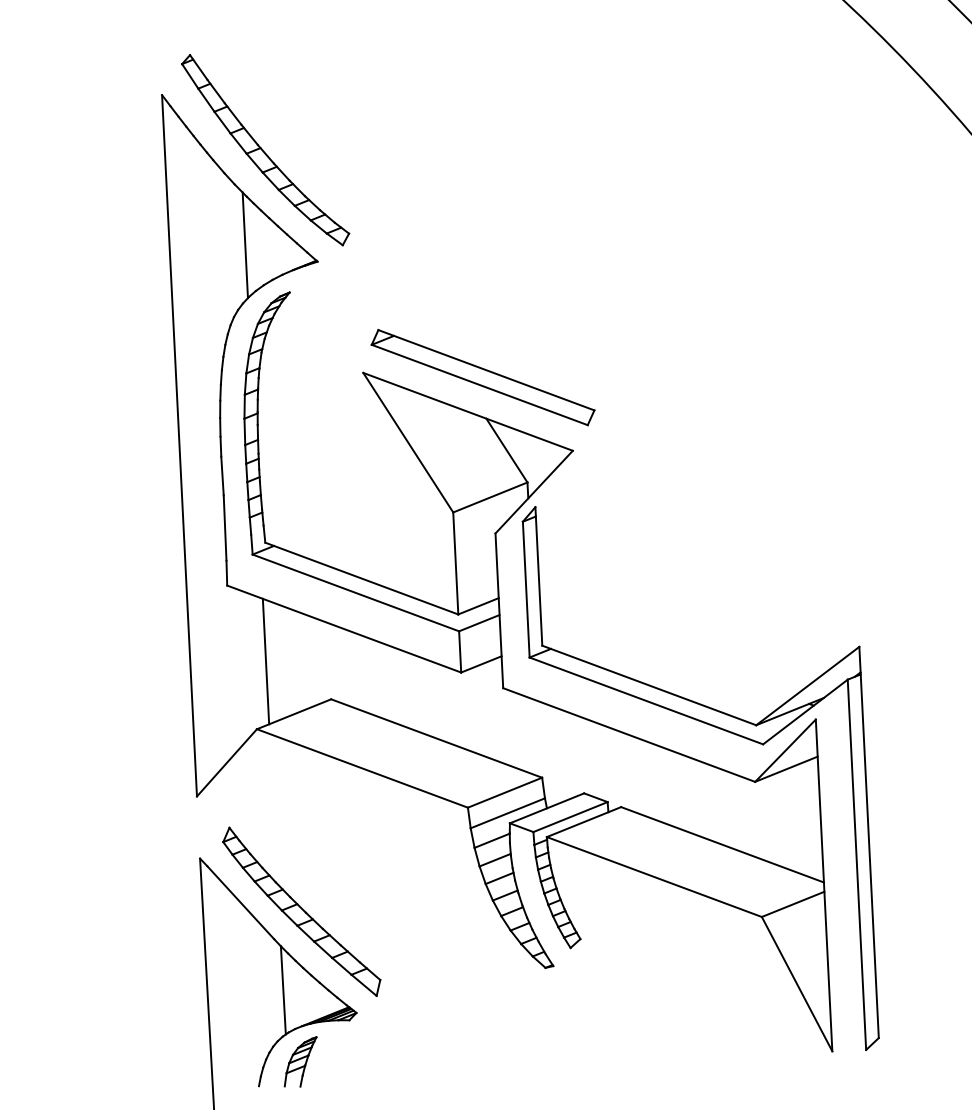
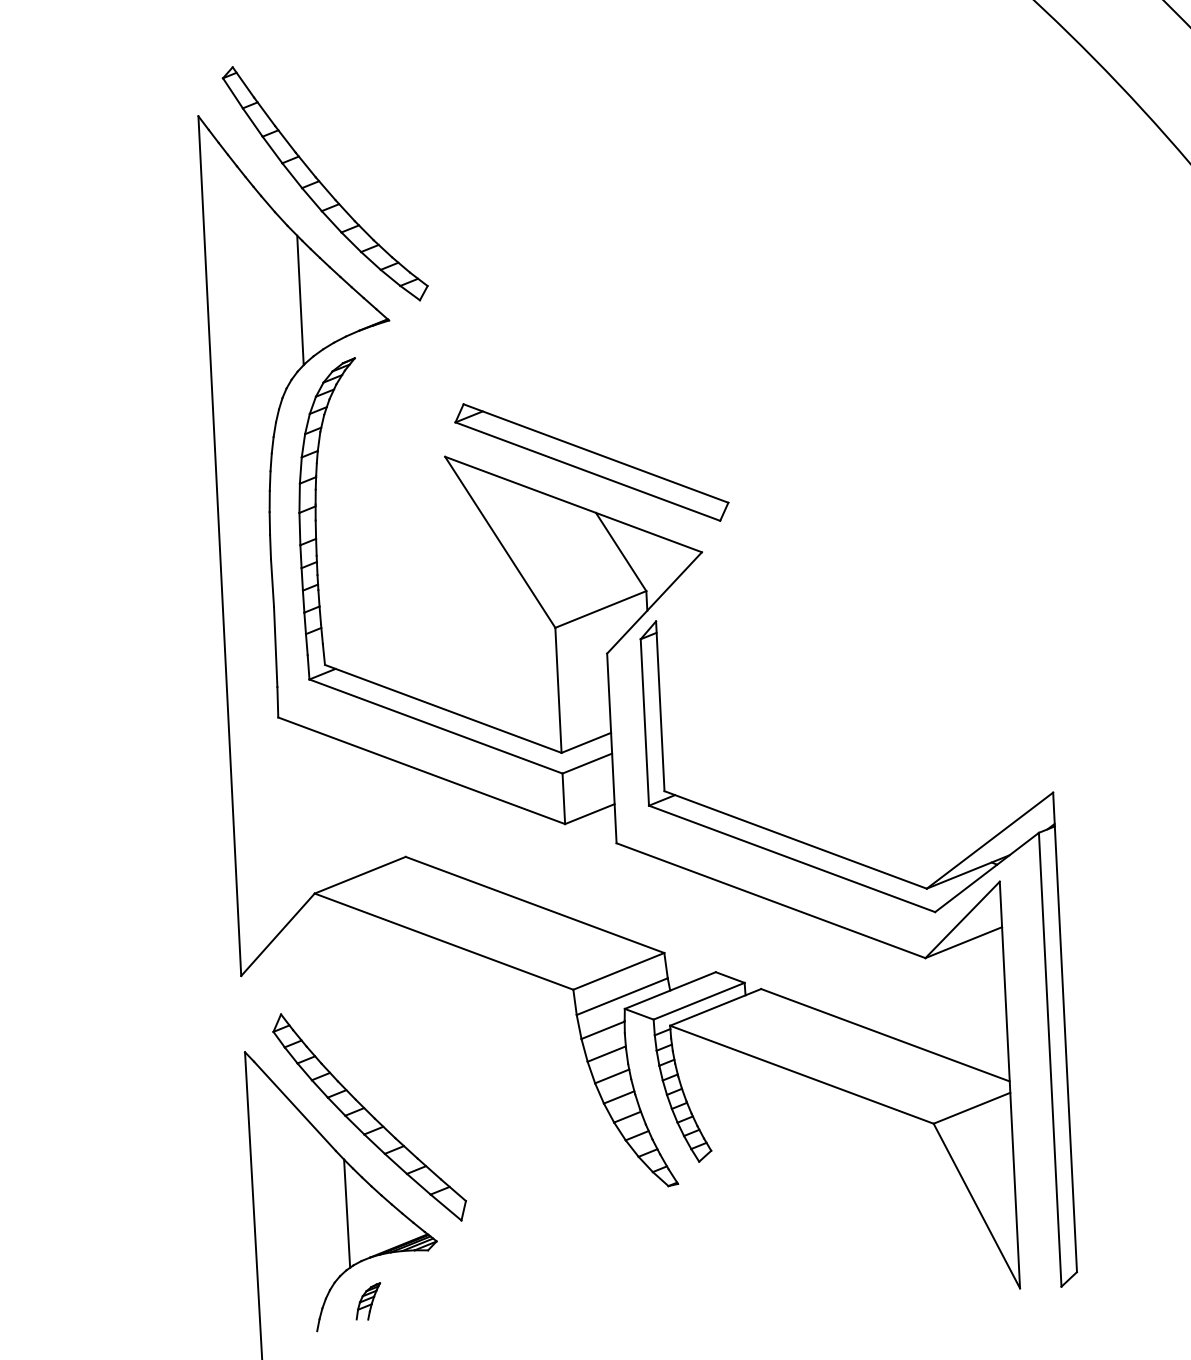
line: (265, 661) -> (325, 810), removed
part: (300, 1062) -> (368, 1301), size x0.6

